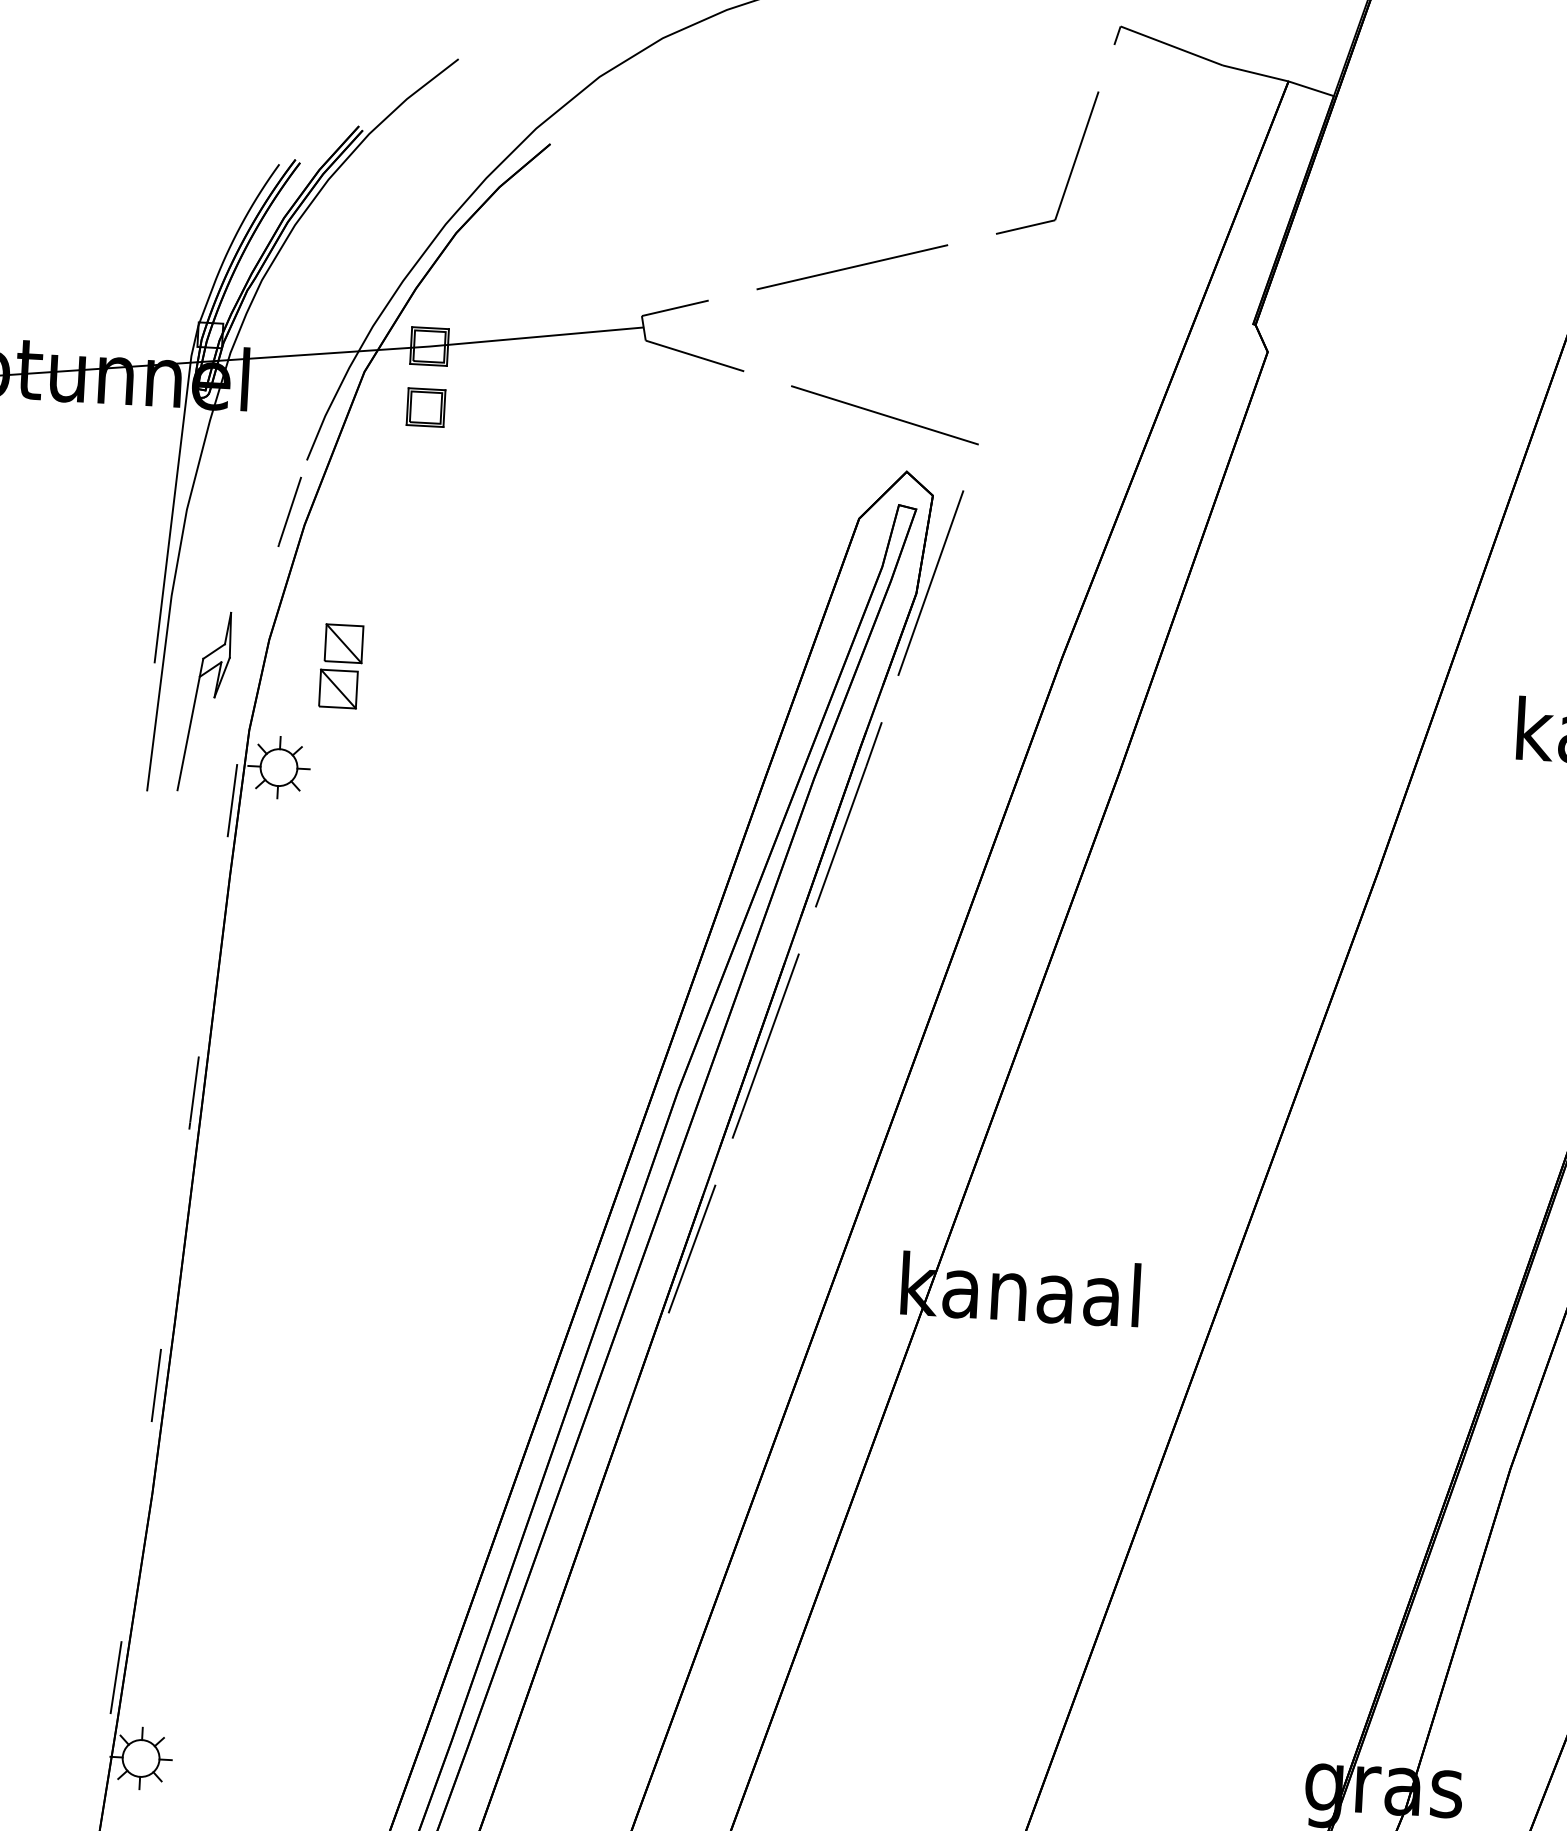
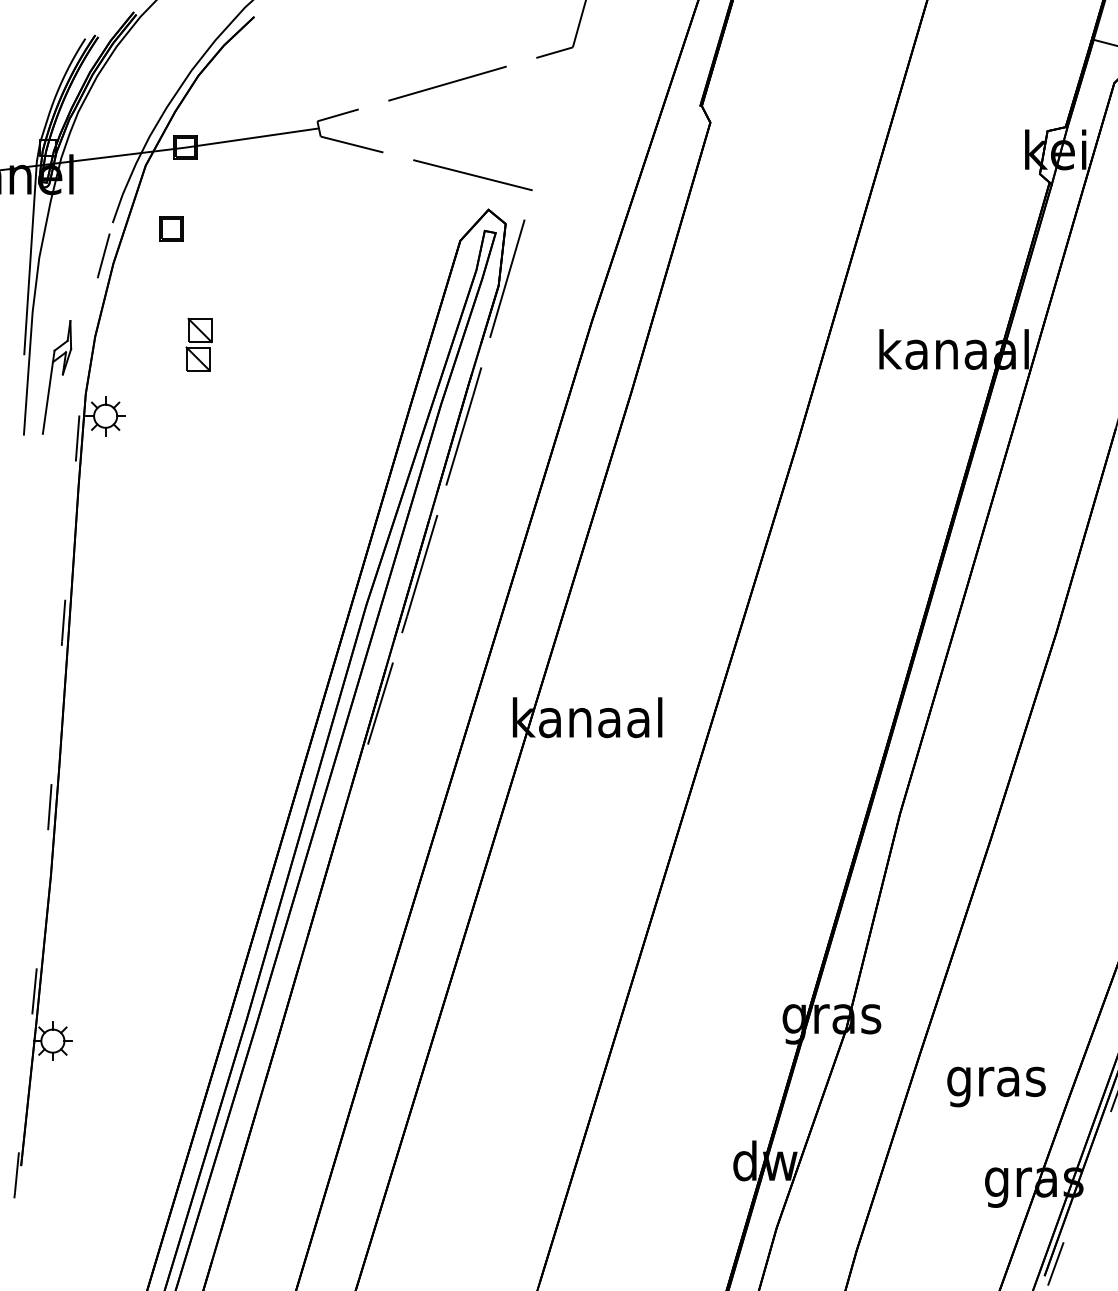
part: (426, 406) -> (171, 228), moved
part: (340, 665) -> (198, 344), moved

